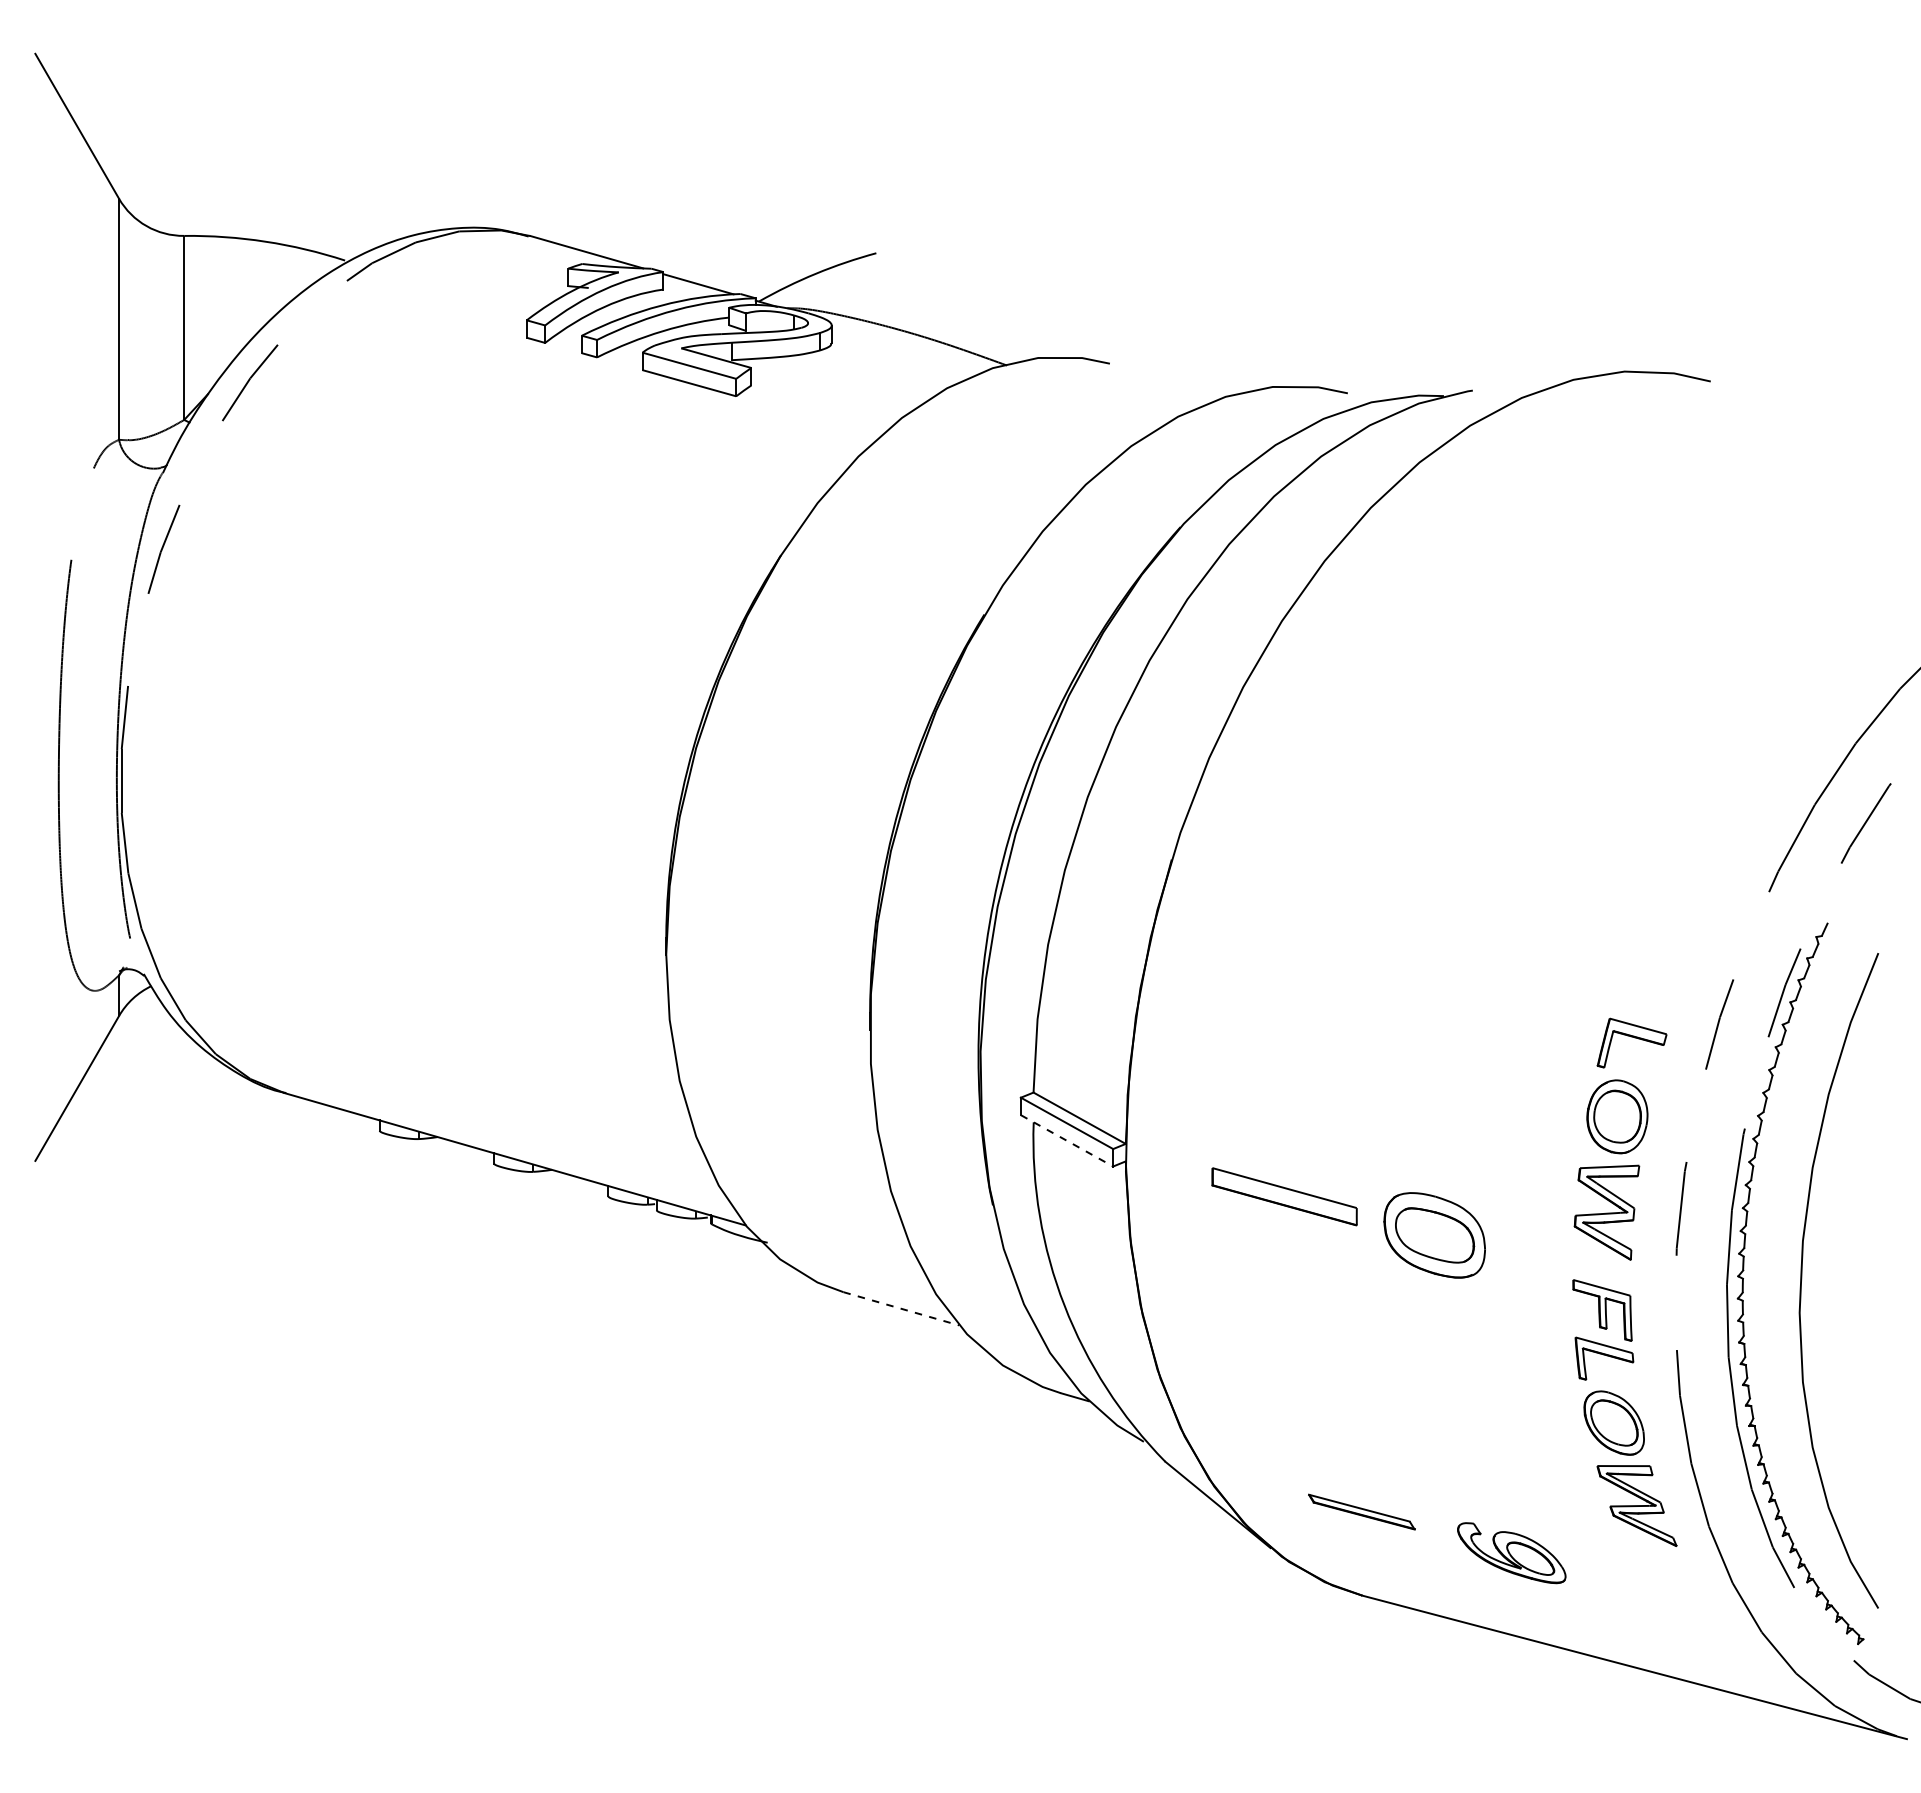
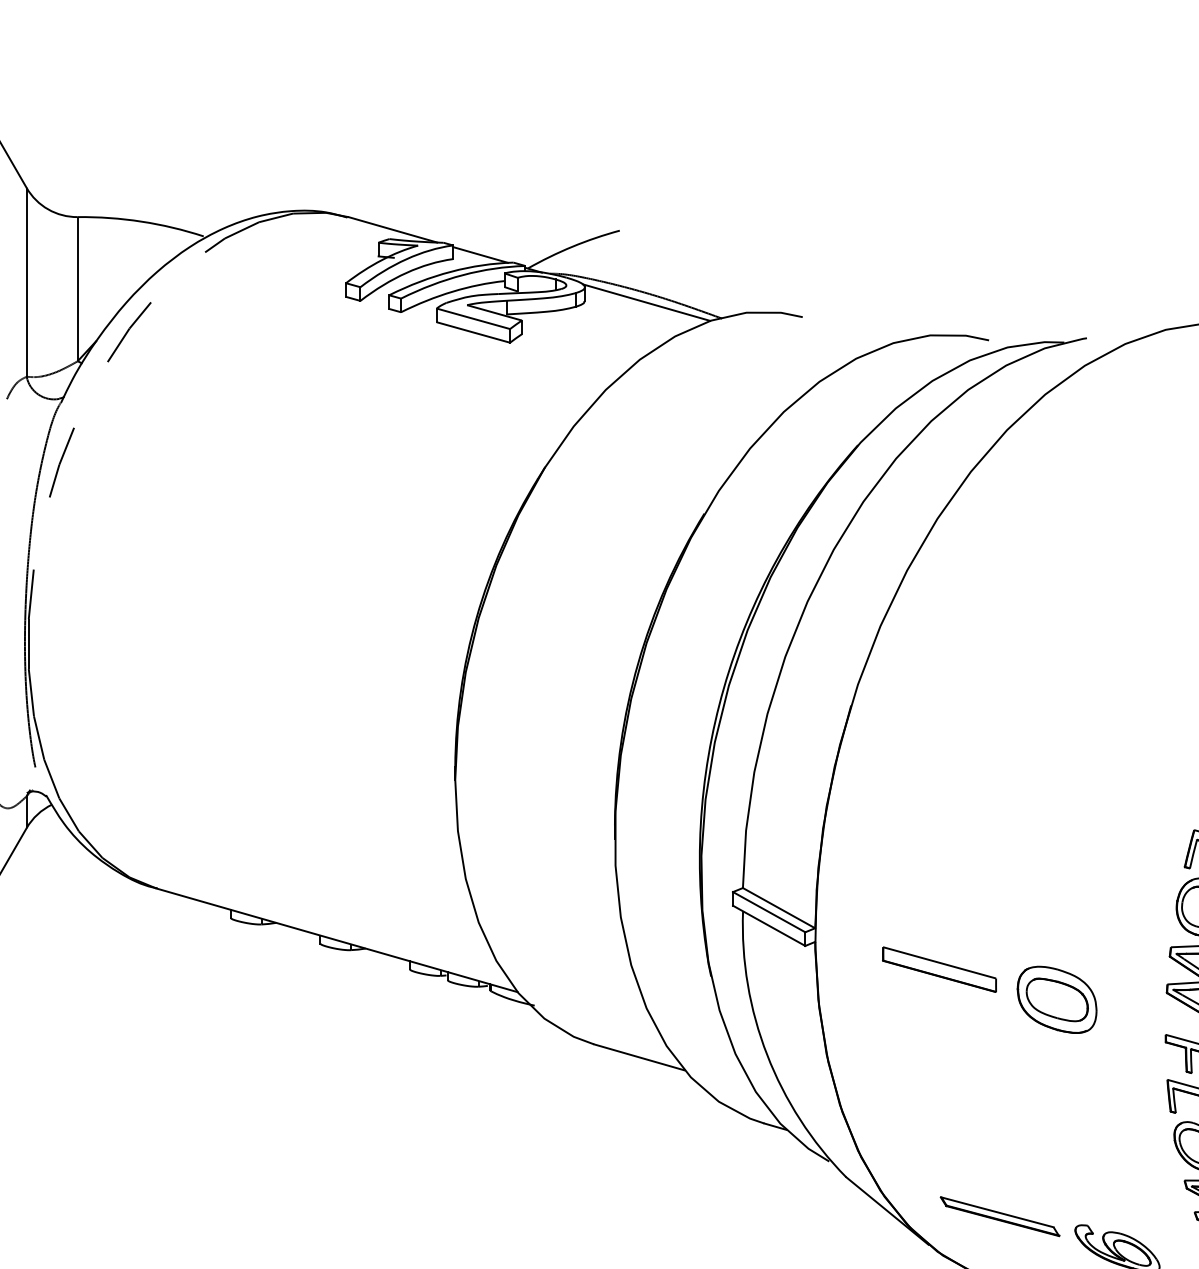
line: (910, 344) -> (646, 302), added
line: (1067, 1140) -> (769, 925), dashed -> solid
line: (901, 1308) -> (639, 1057), dashed -> solid
part: (1361, 1511) -> (999, 1216), size x1.43

